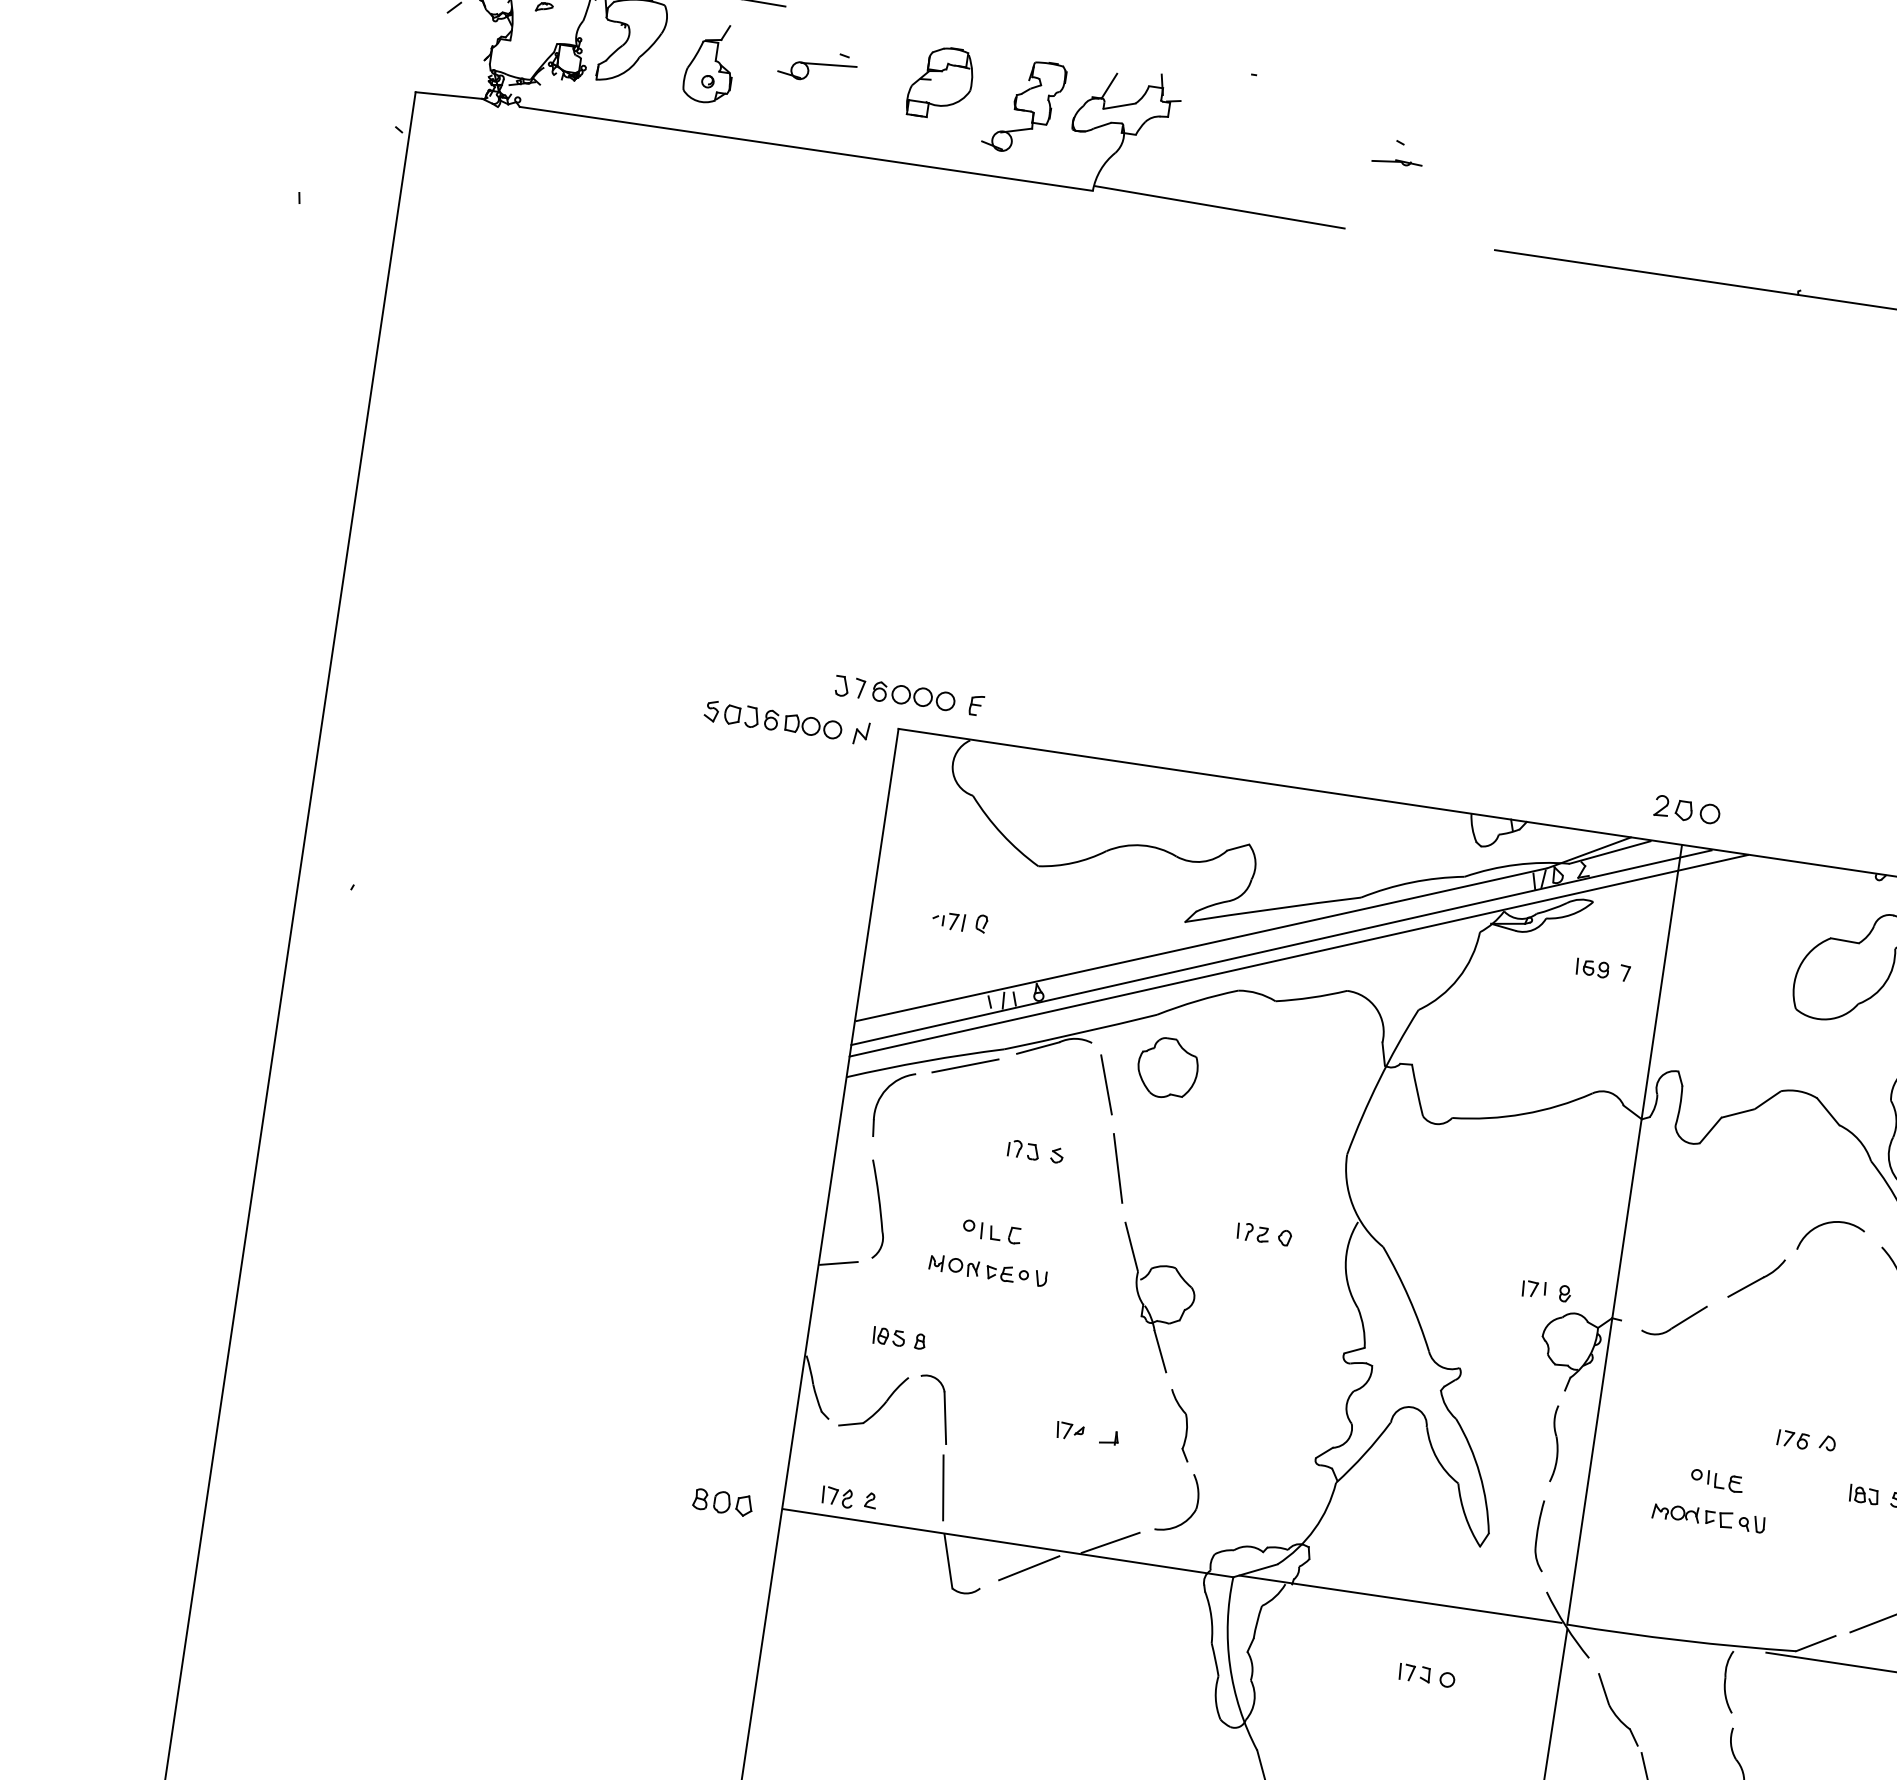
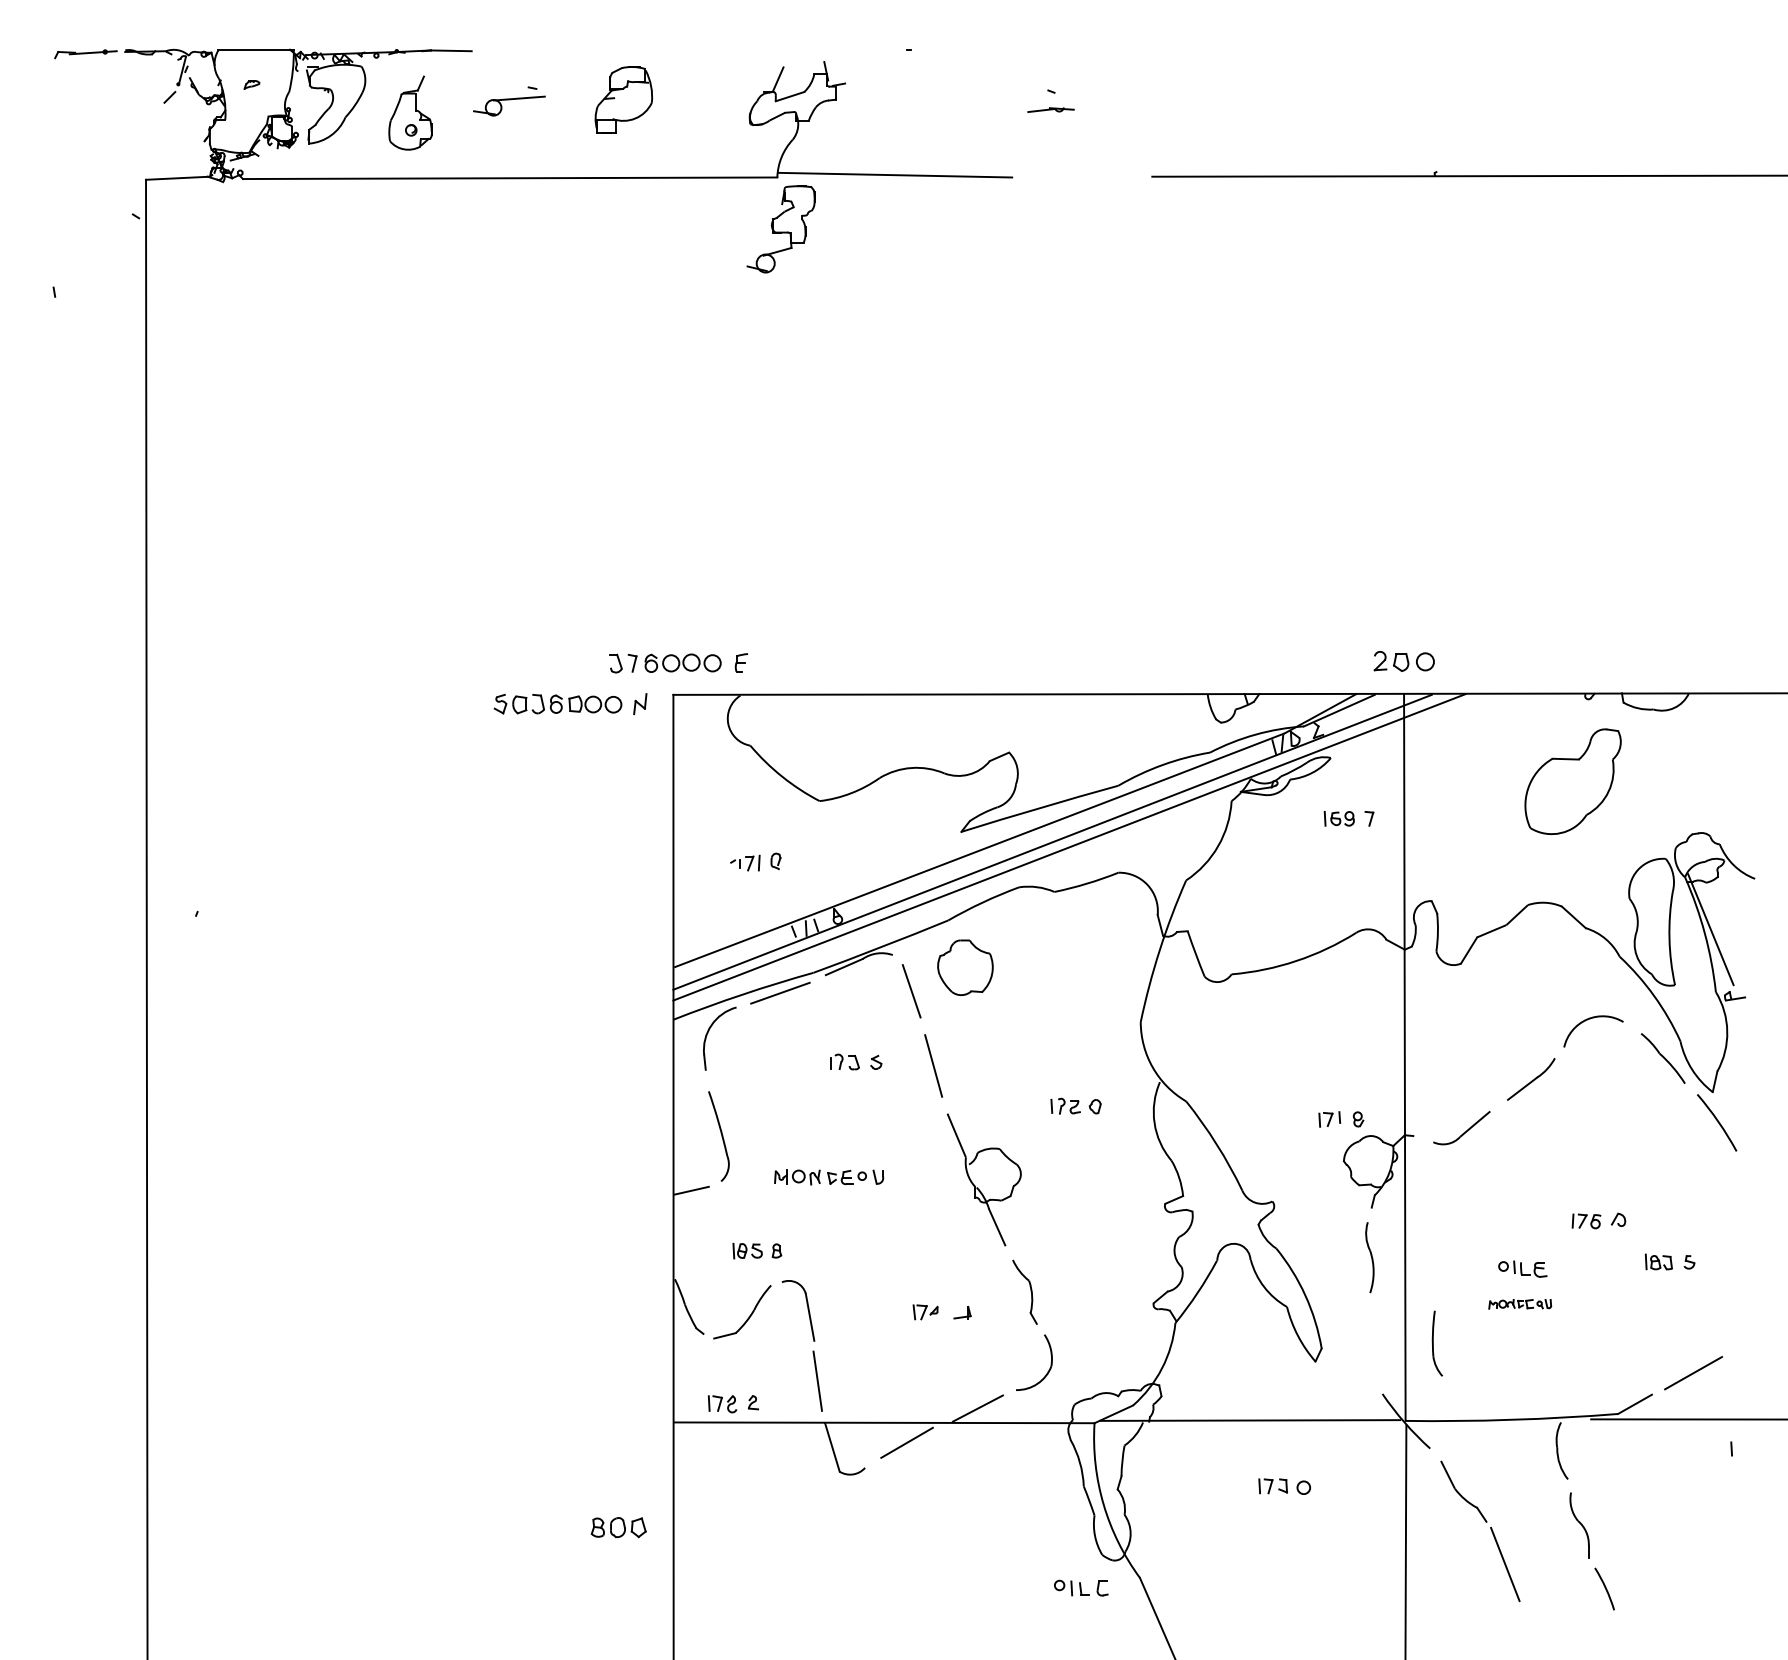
part: (1023, 107) -> (780, 229), moved
part: (992, 1231) -> (1081, 1587), moved
part: (722, 1502) -> (618, 1527), moved
part: (1707, 1518) -> (1519, 1304), size x0.6
part: (1540, 1535) -> (1436, 1343), moved

